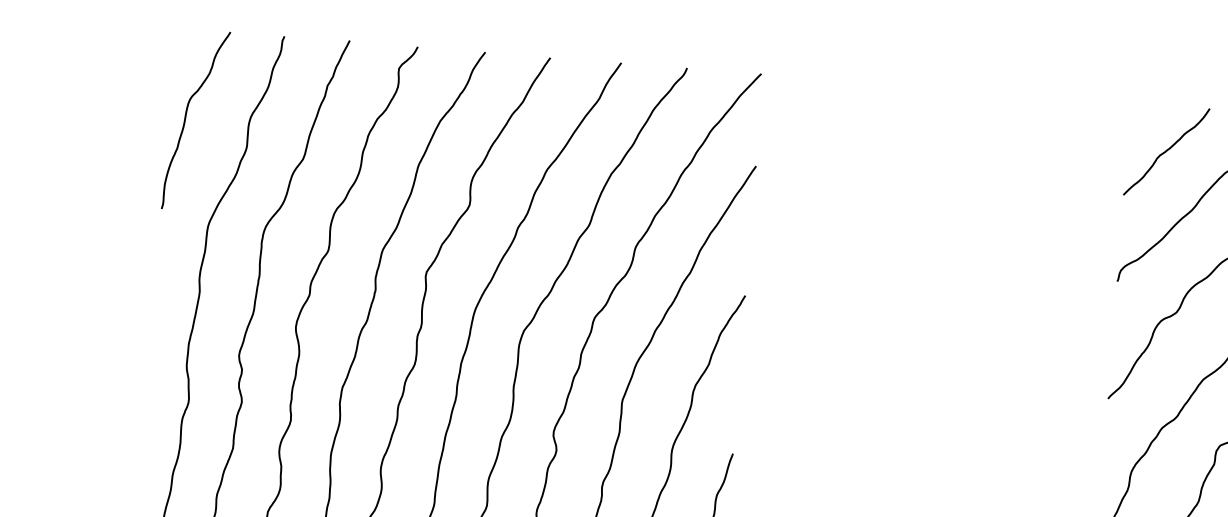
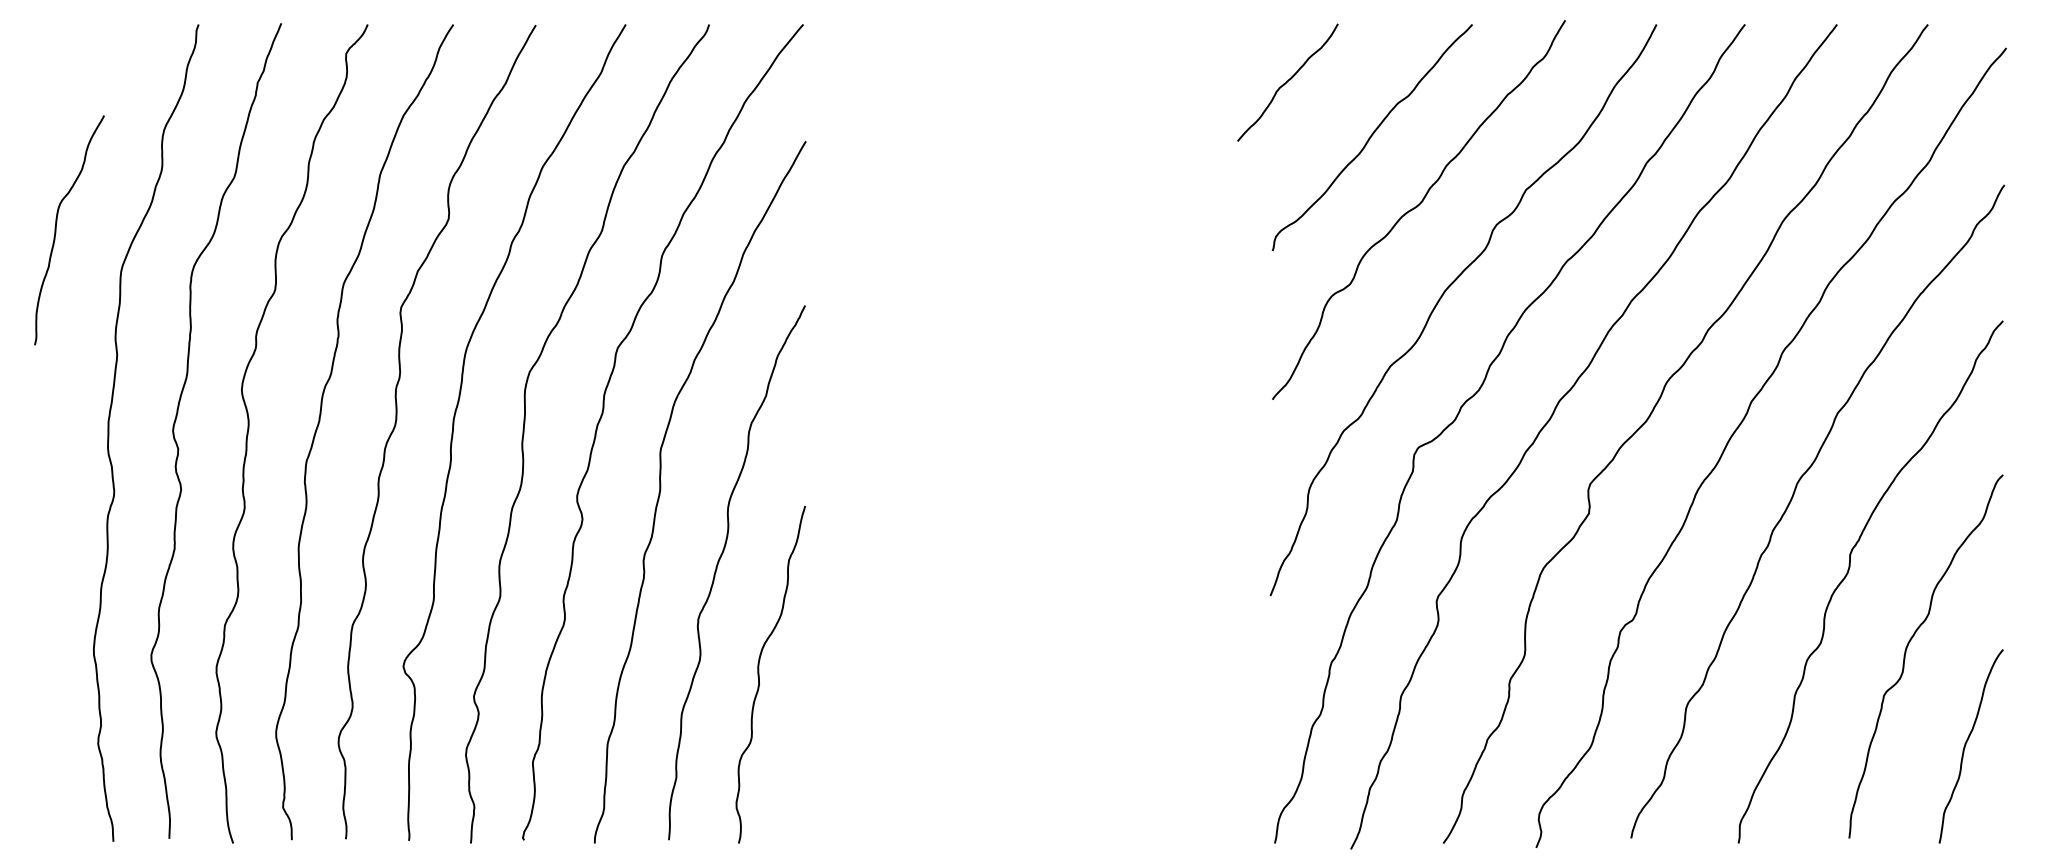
curve: (185, 119) -> (56, 230), moved
curve: (1166, 151) -> (1287, 82), moved

